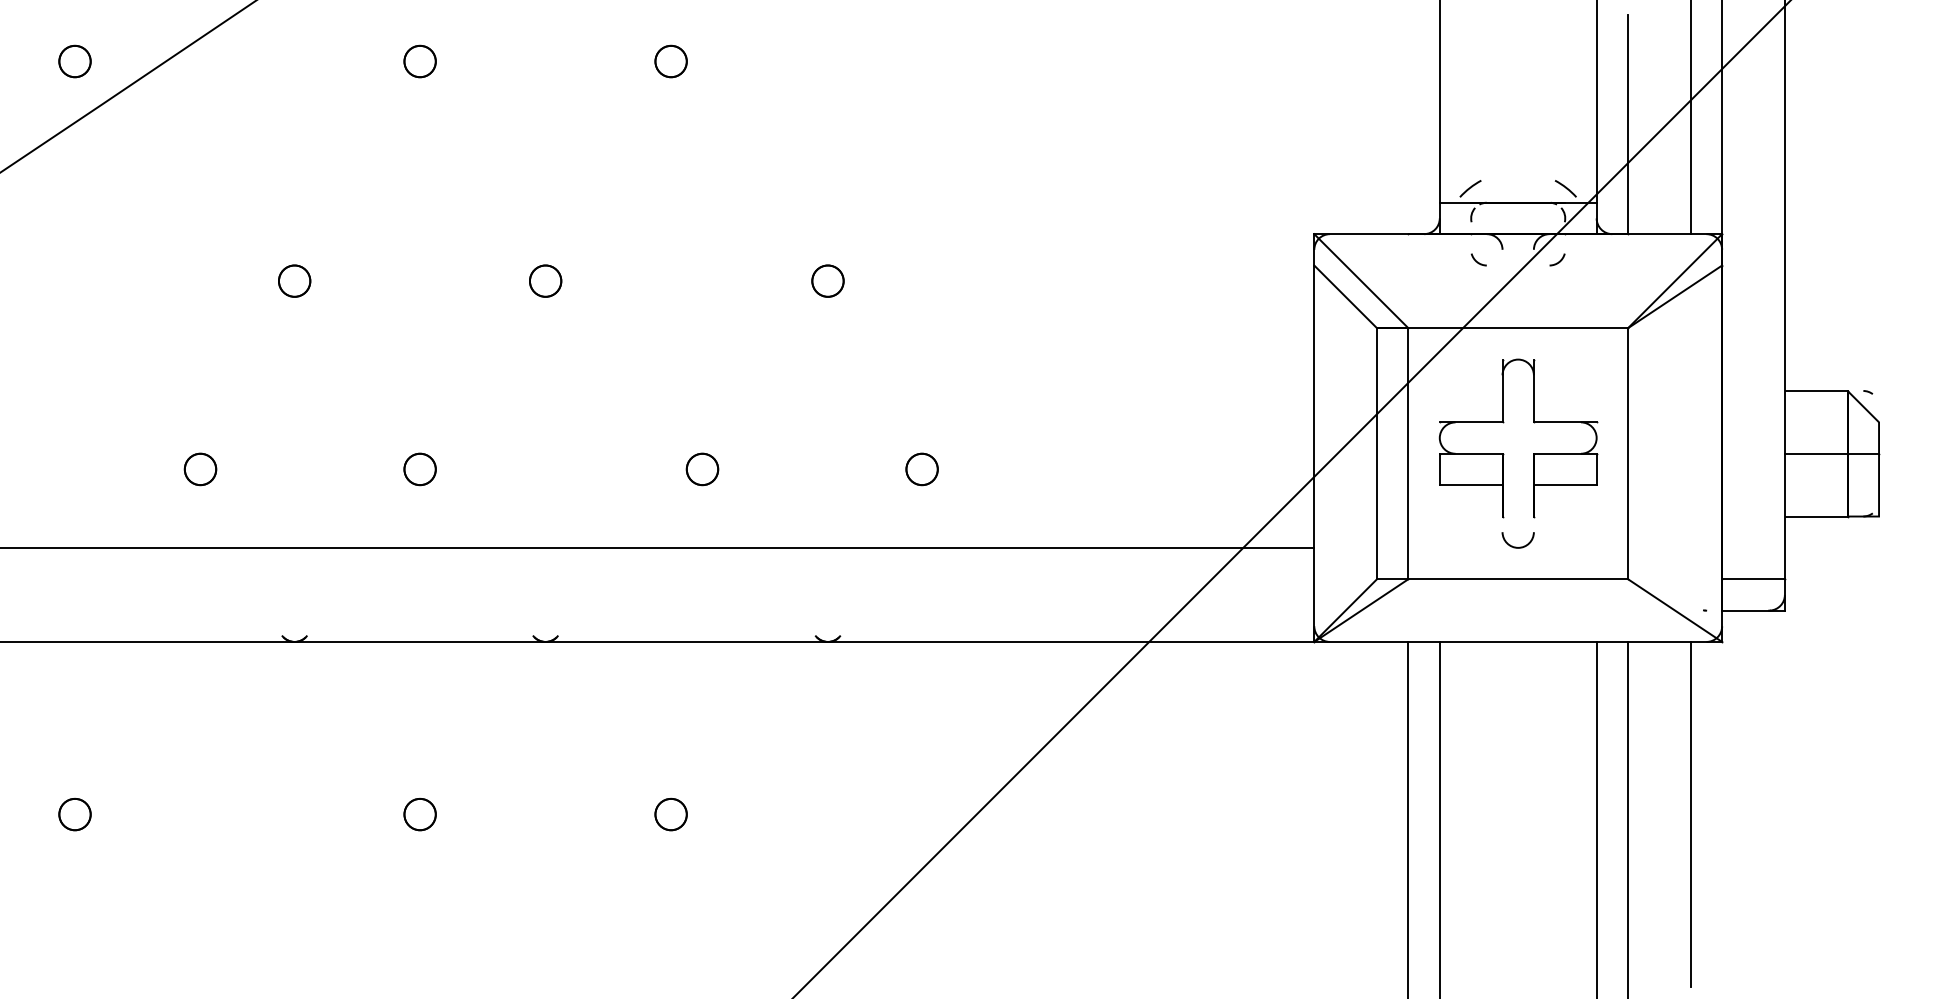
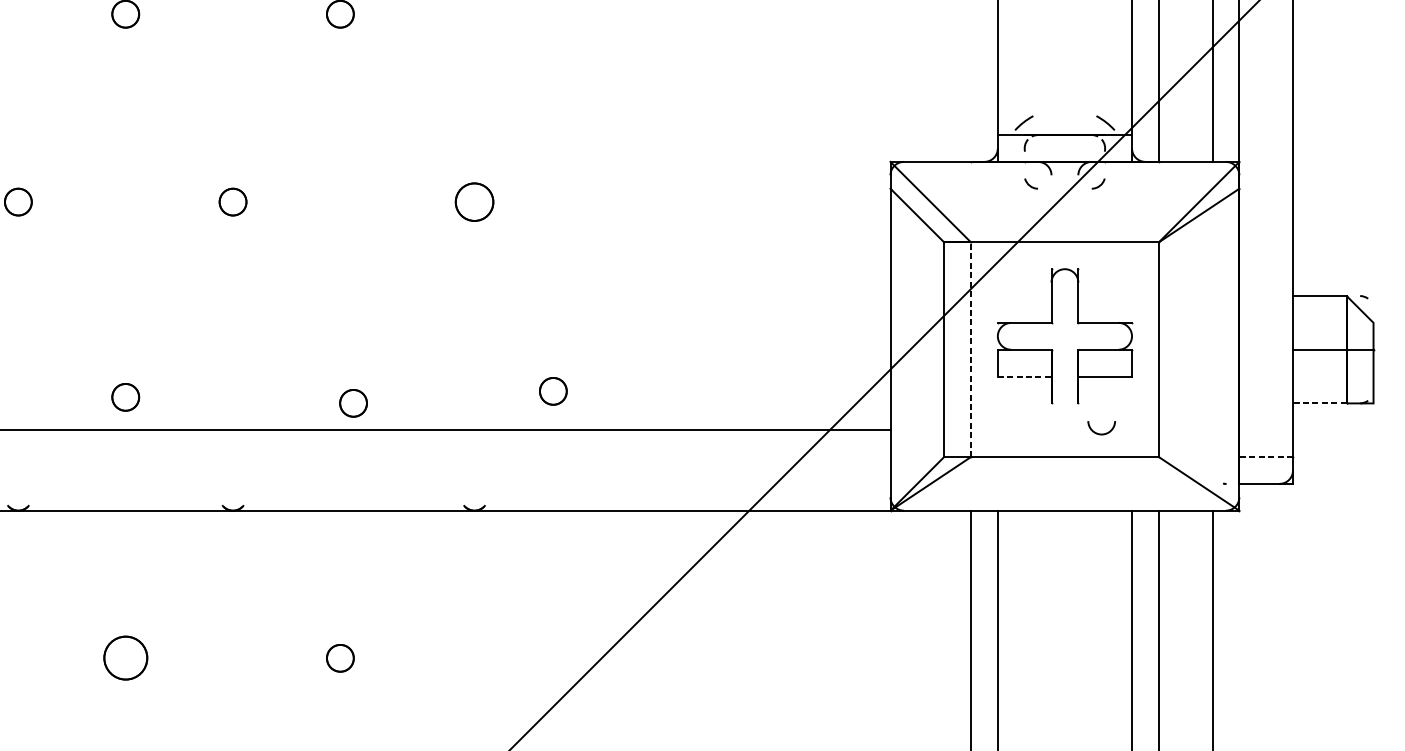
part: (827, 280) -> (474, 201), size x1.4
line: (1408, 453) -> (971, 349), solid -> dashed
part: (419, 469) -> (125, 397), moved
part: (702, 469) -> (353, 403), moved
part: (921, 469) -> (552, 391), moved
line: (1471, 485) -> (1024, 376), solid -> dashed
line: (1816, 516) -> (1320, 403), solid -> dashed
curve: (1516, 546) -> (1100, 433), moved
line: (1753, 579) -> (1266, 457), solid -> dashed
part: (419, 814) -> (125, 658), size x1.6

